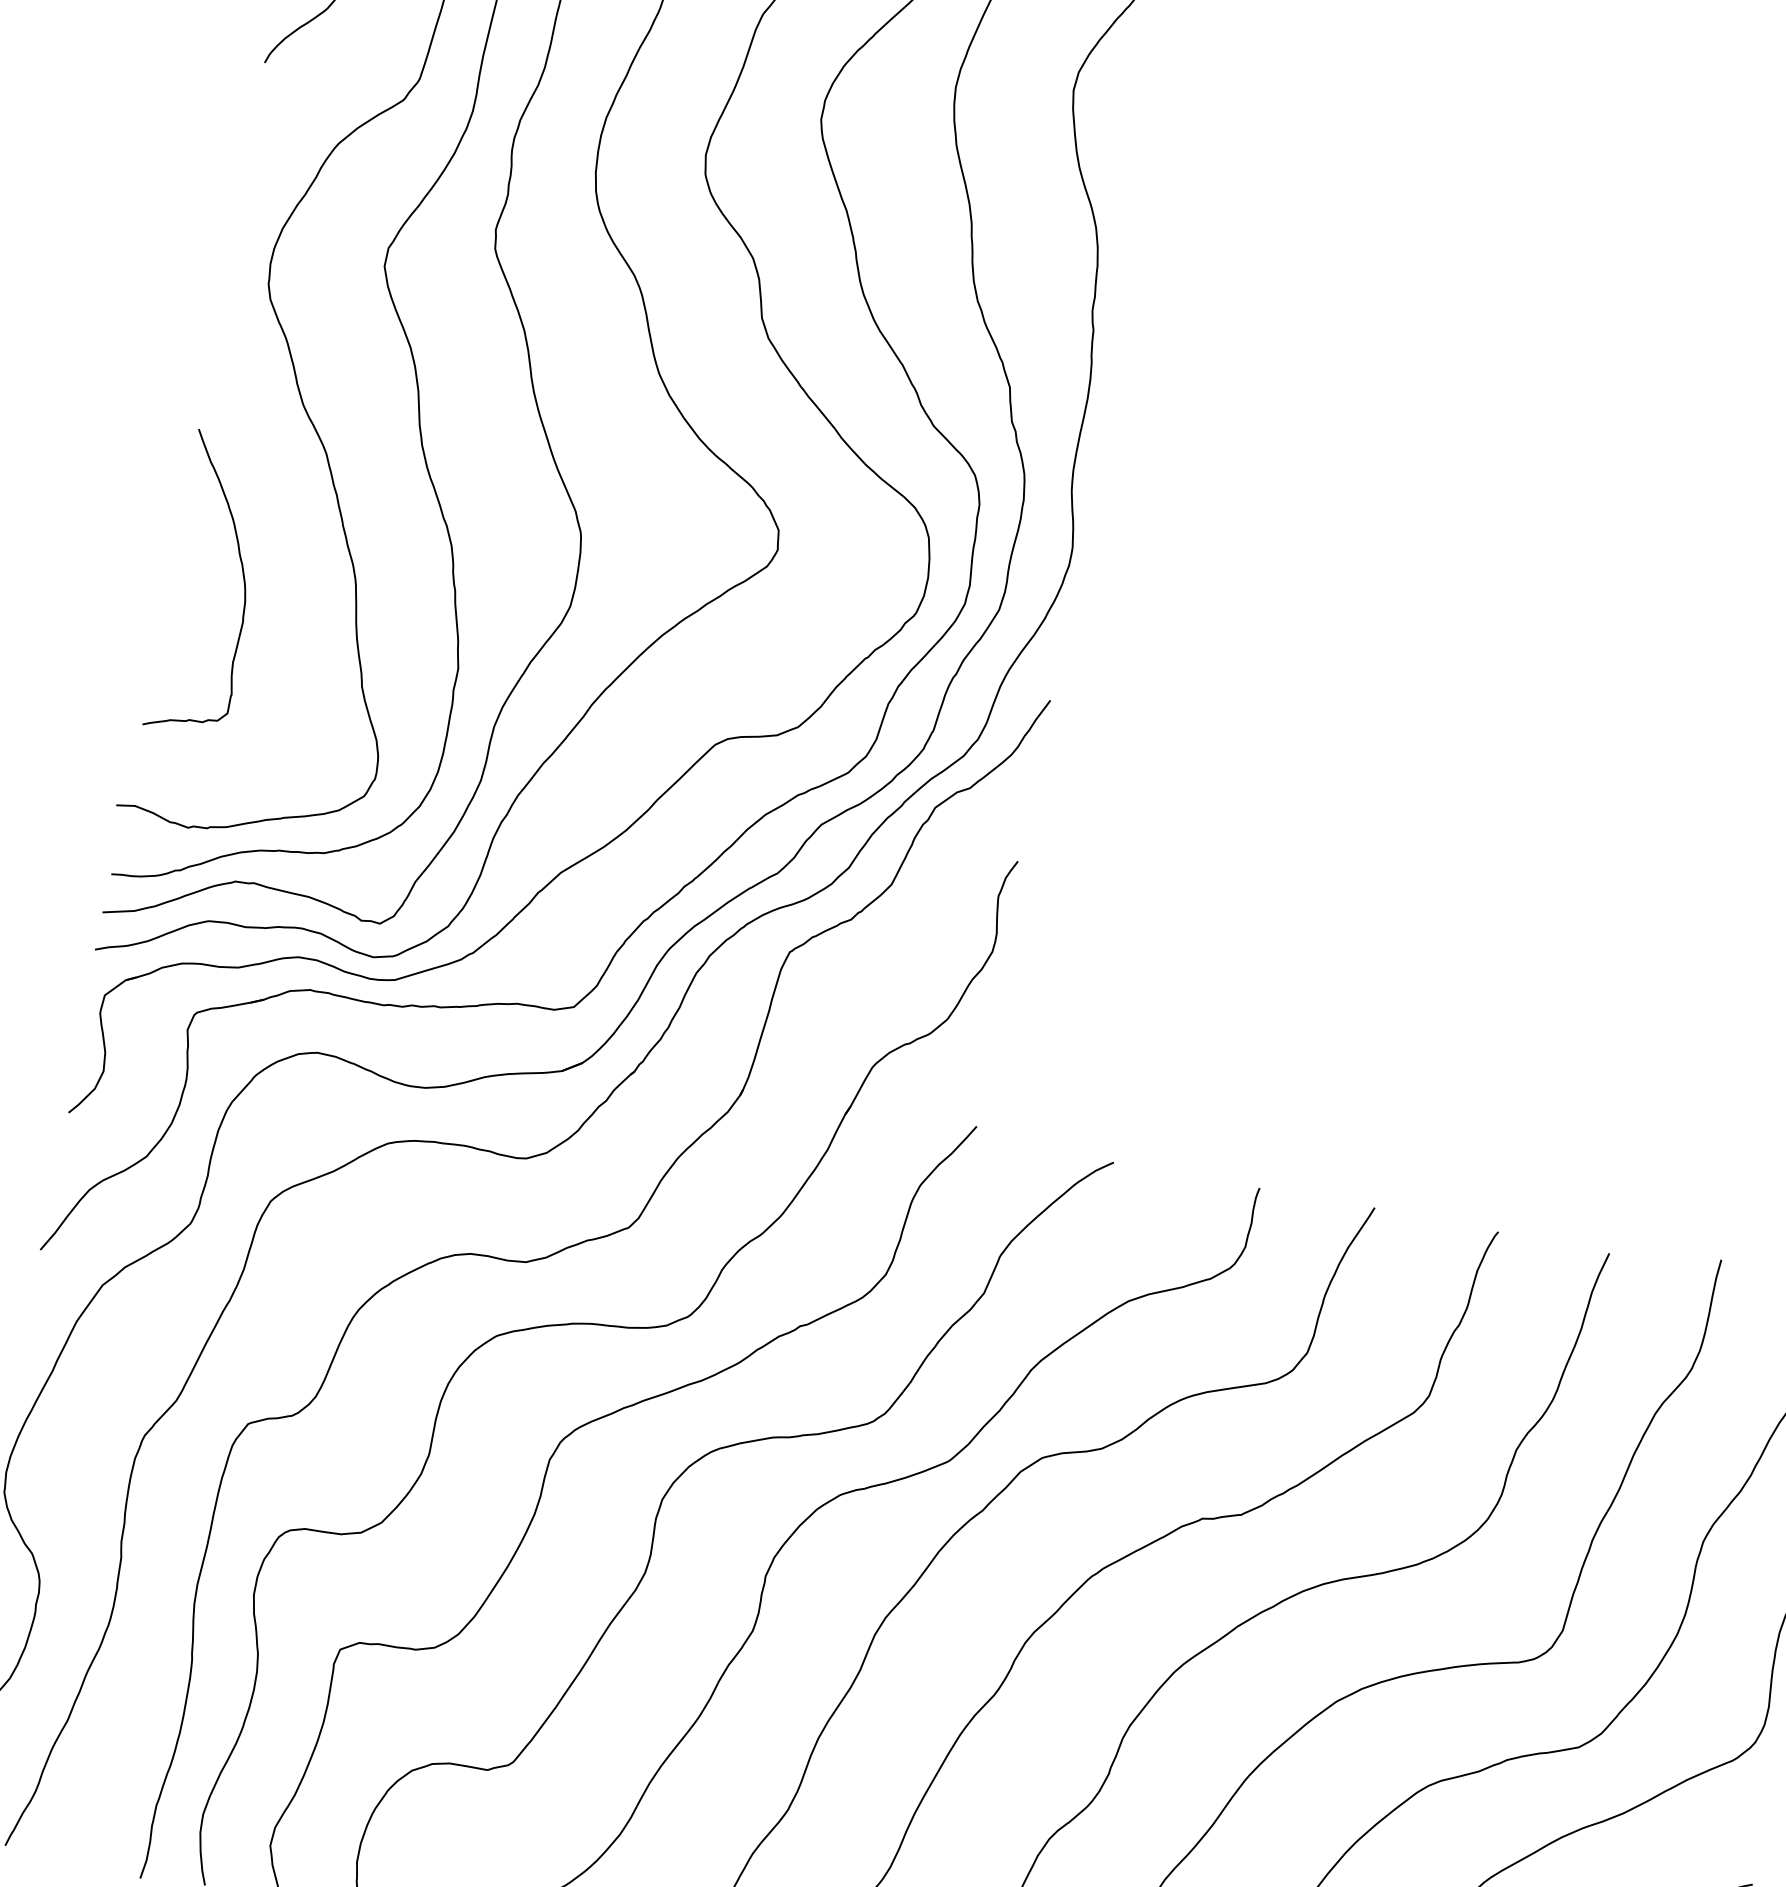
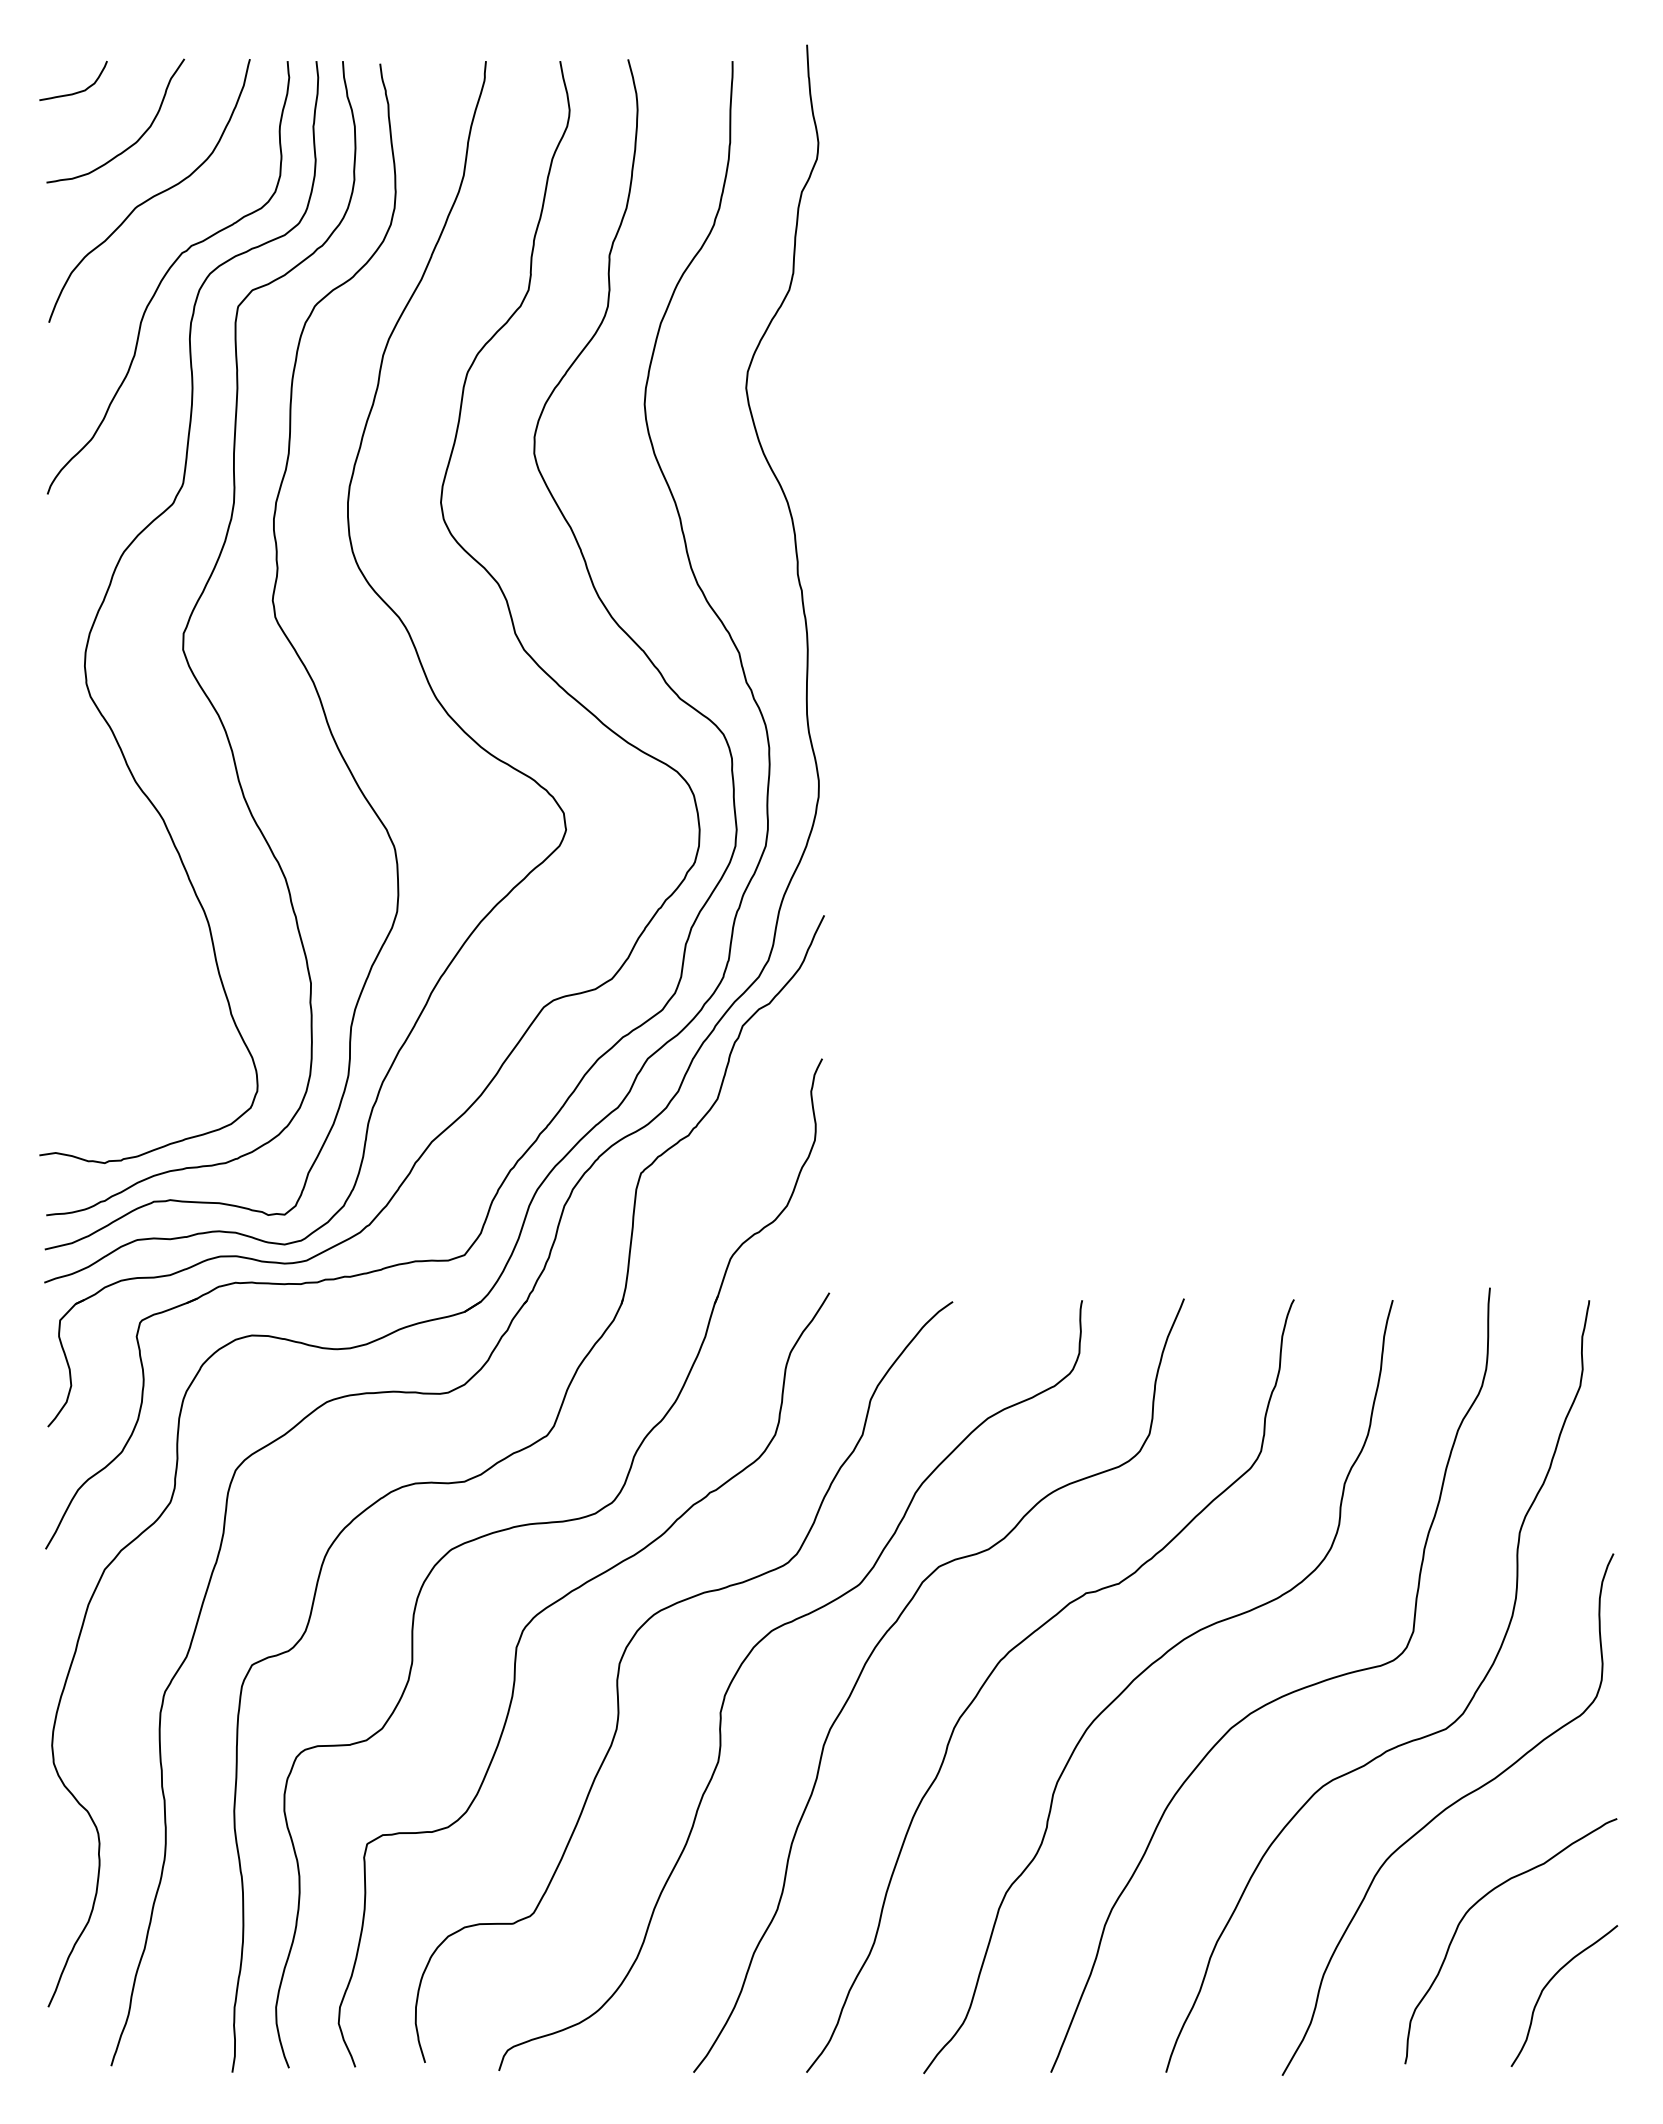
curve: (242, 578) -> (111, 940), removed

